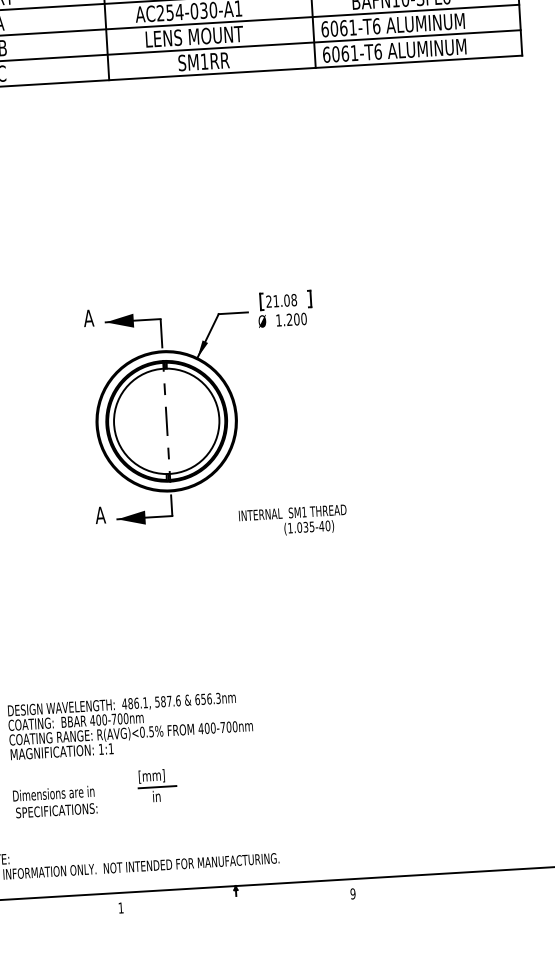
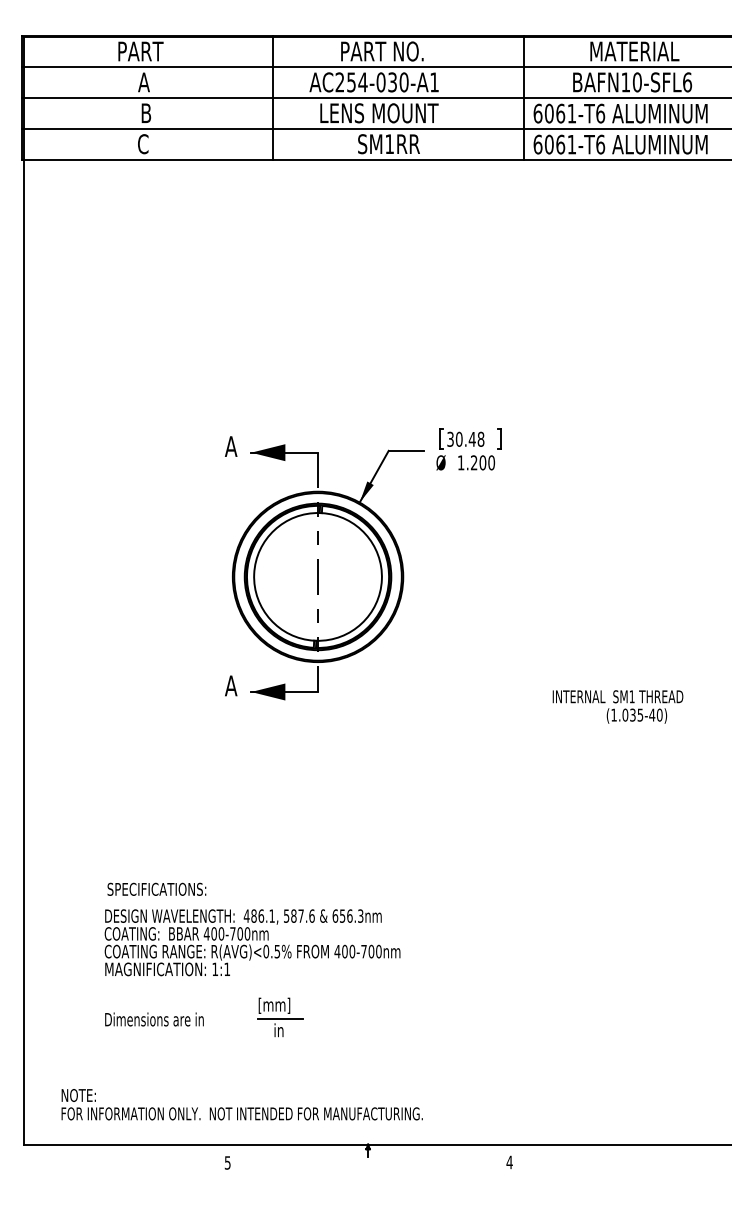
text: (278, 300) -> (461, 438), 21.08 -> 30.48
text: (292, 520) -> (617, 706), moved
text: (56, 809) -> (156, 888), moved
text: (352, 893) -> (509, 1162), 9 -> 4
text: (120, 907) -> (227, 1162), 1 -> 5

